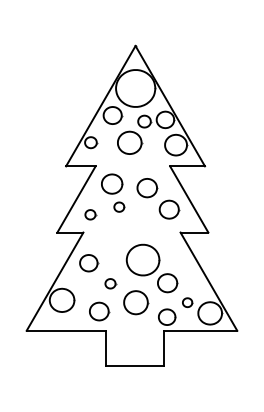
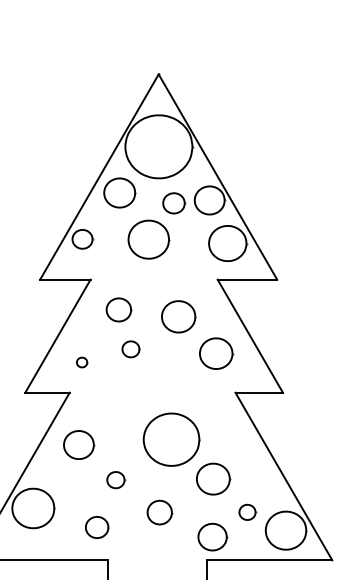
part: (112, 183) -> (119, 308), size x0.7
part: (90, 214) -> (81, 361), size x0.6
part: (136, 302) -> (160, 512), size x0.6
part: (99, 311) -> (97, 527), size x0.7

